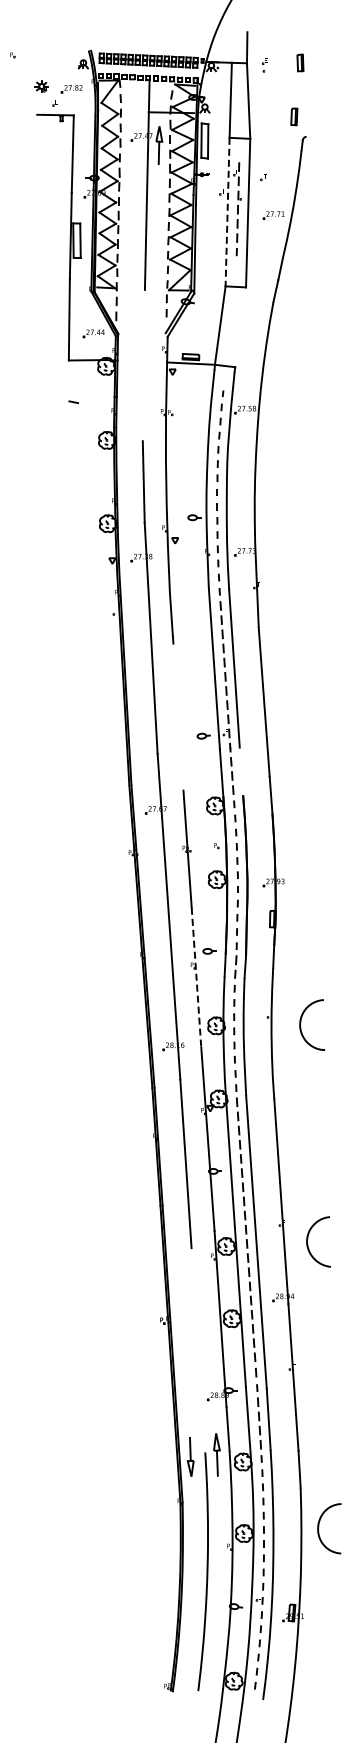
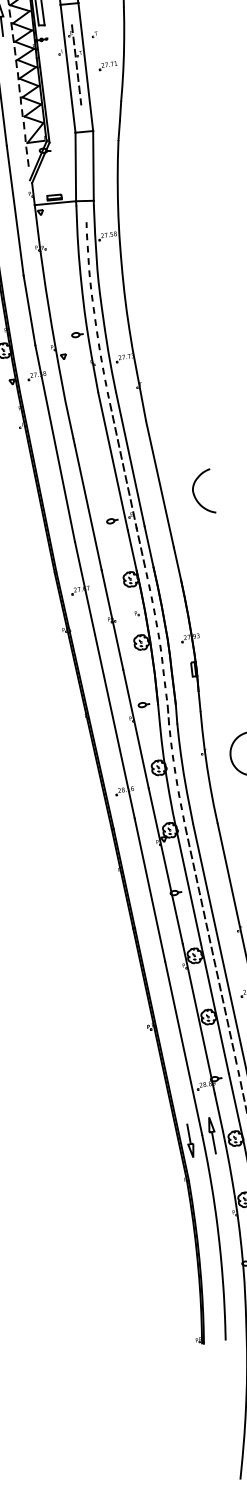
line: (227, 212) -> (68, 69), dashed -> solid
line: (240, 327) -> (93, 166), added
line: (143, 365) -> (14, 210), added
line: (178, 716) -> (88, 507), added
curve: (302, 718) -> (194, 493), added
line: (241, 771) -> (149, 546), added
line: (196, 978) -> (136, 729), dashed -> solid
line: (198, 1350) -> (183, 1048), added

